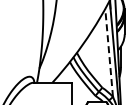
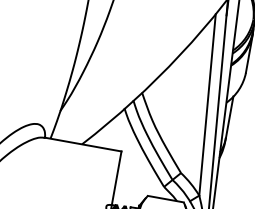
line: (109, 52) -> (208, 104), dashed -> solid

